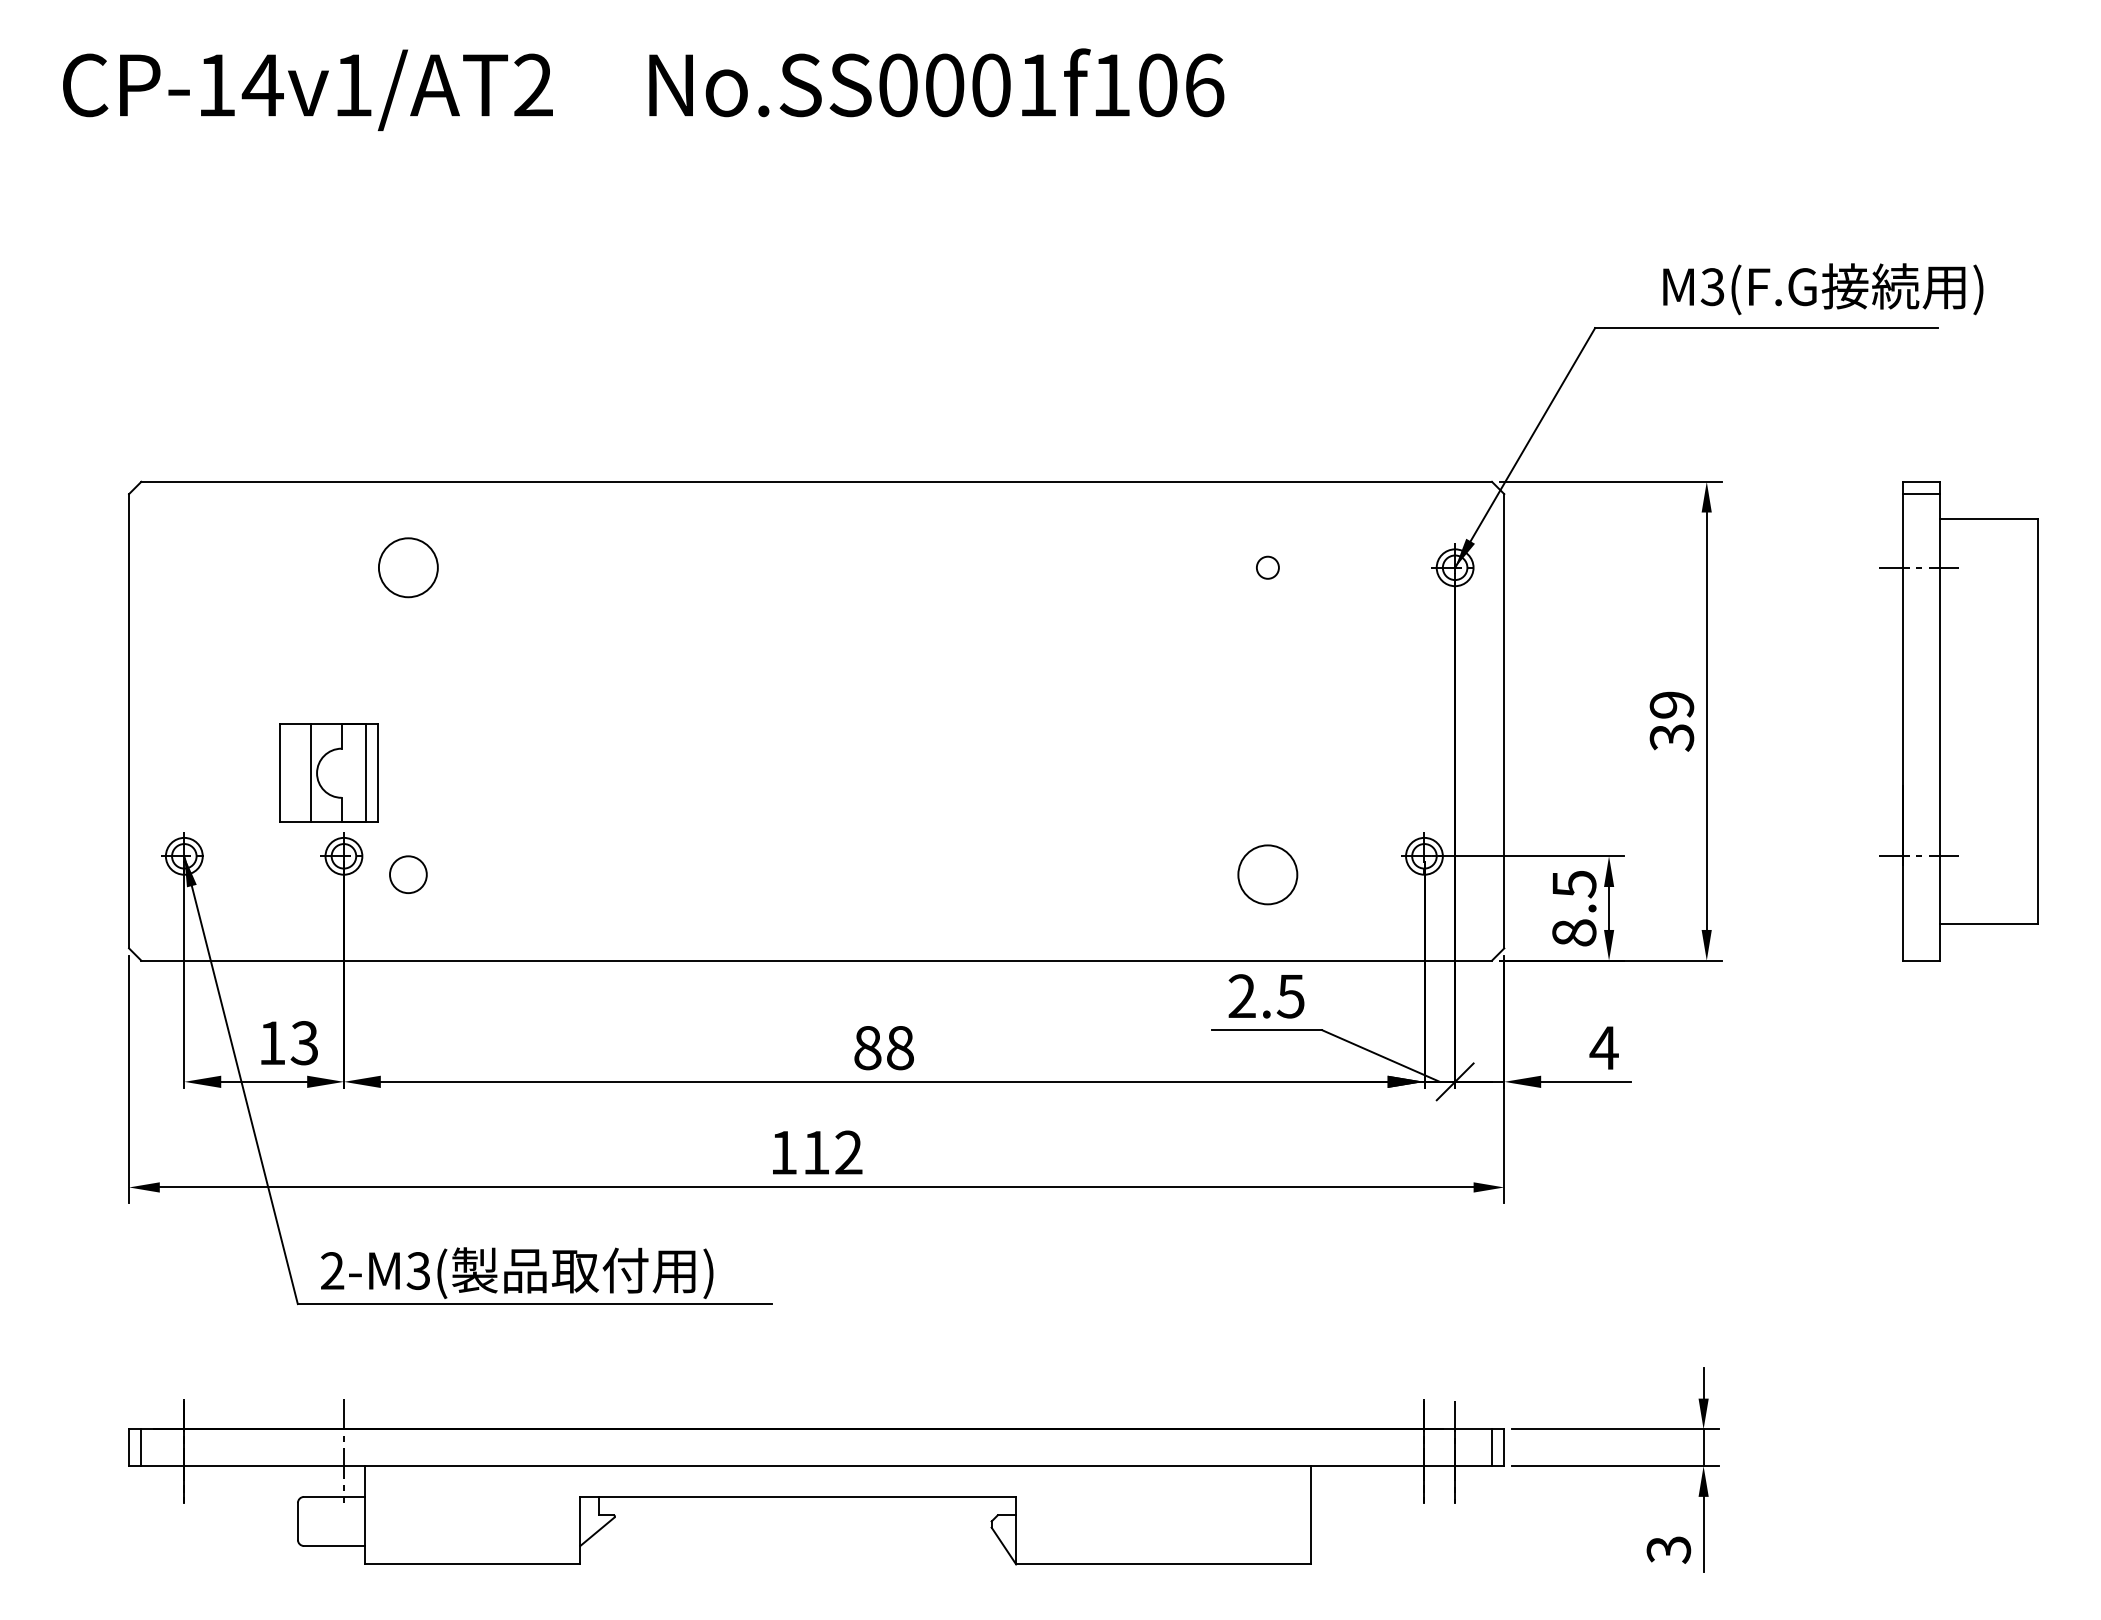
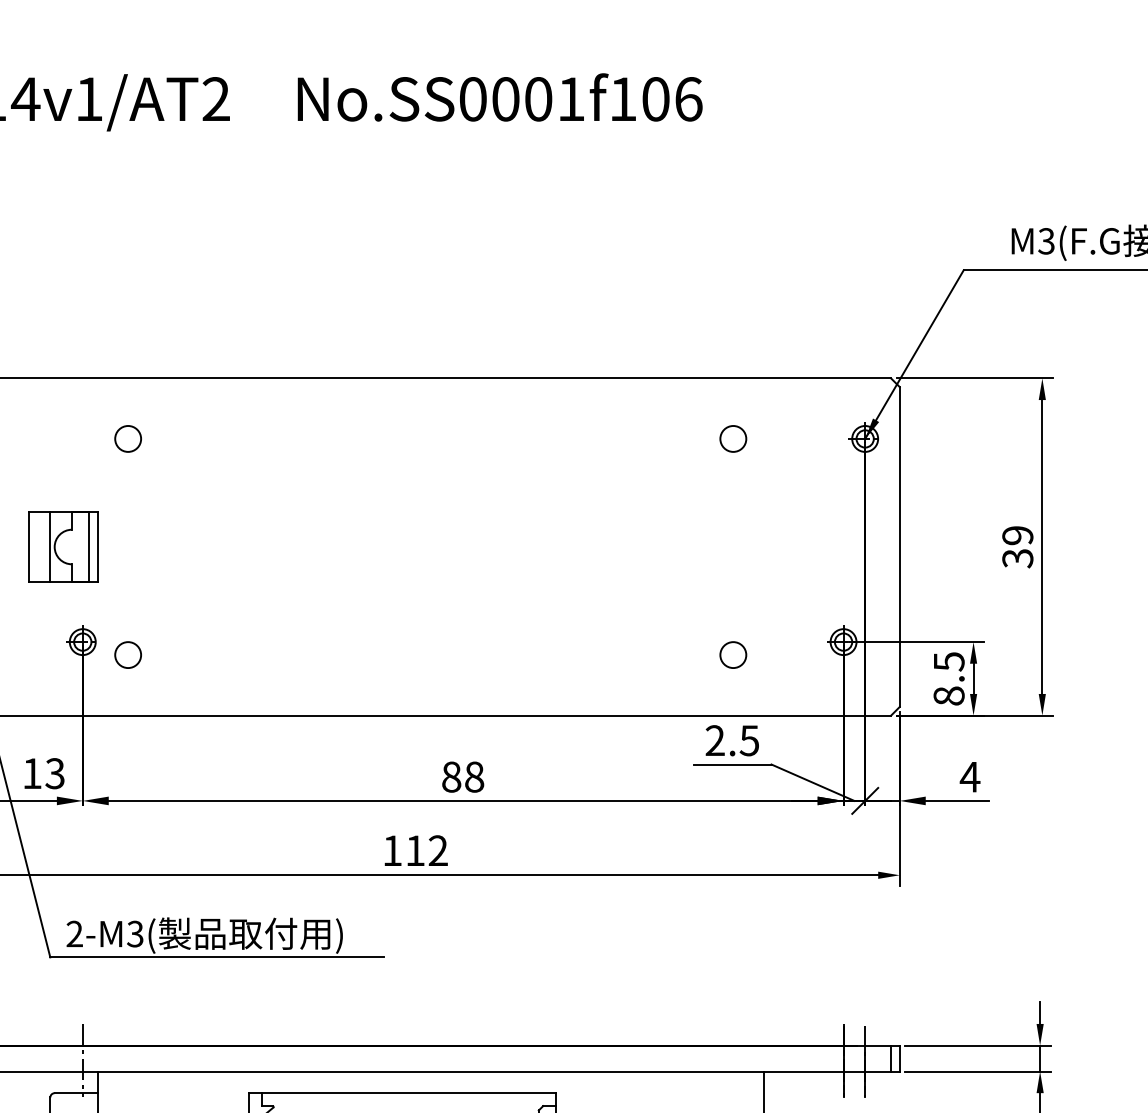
circle: (408, 567) -> (128, 438), size x0.62
circle: (1267, 567) -> (733, 438), size x1.67
part: (328, 772) -> (62, 546), moved
circle: (1267, 874) -> (733, 654), size x0.62

